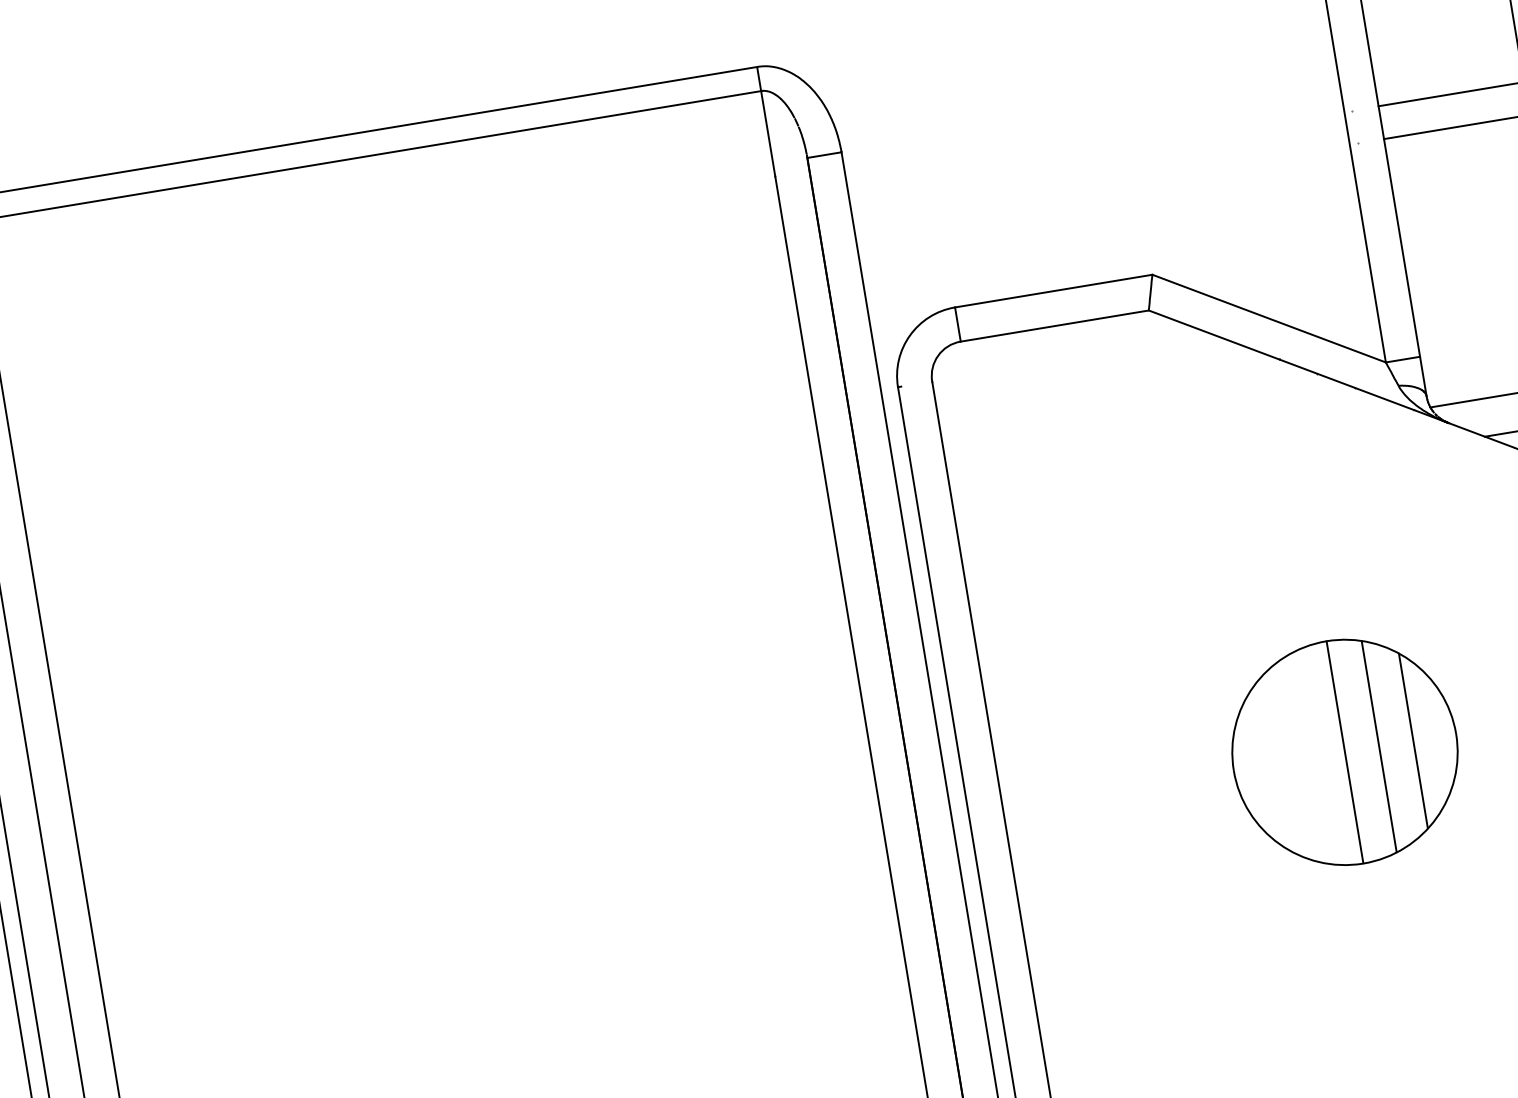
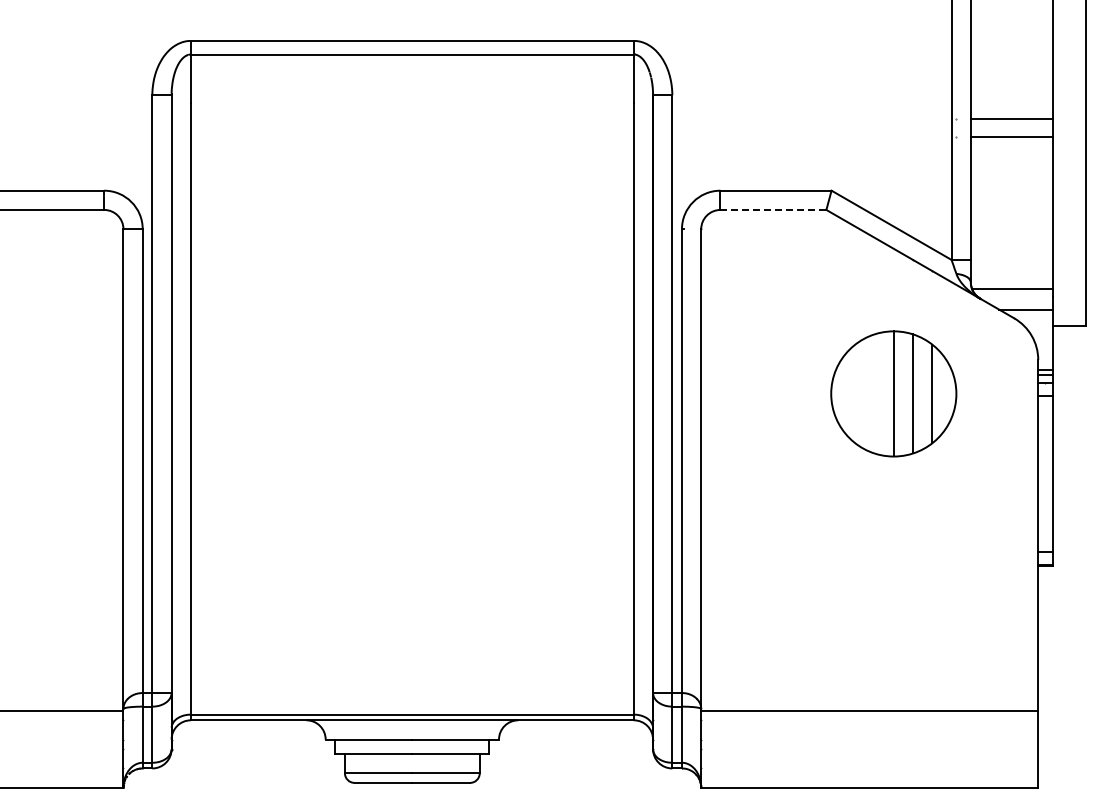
line: (1054, 325) -> (773, 209), solid -> dashed
part: (1344, 751) -> (893, 393), moved

